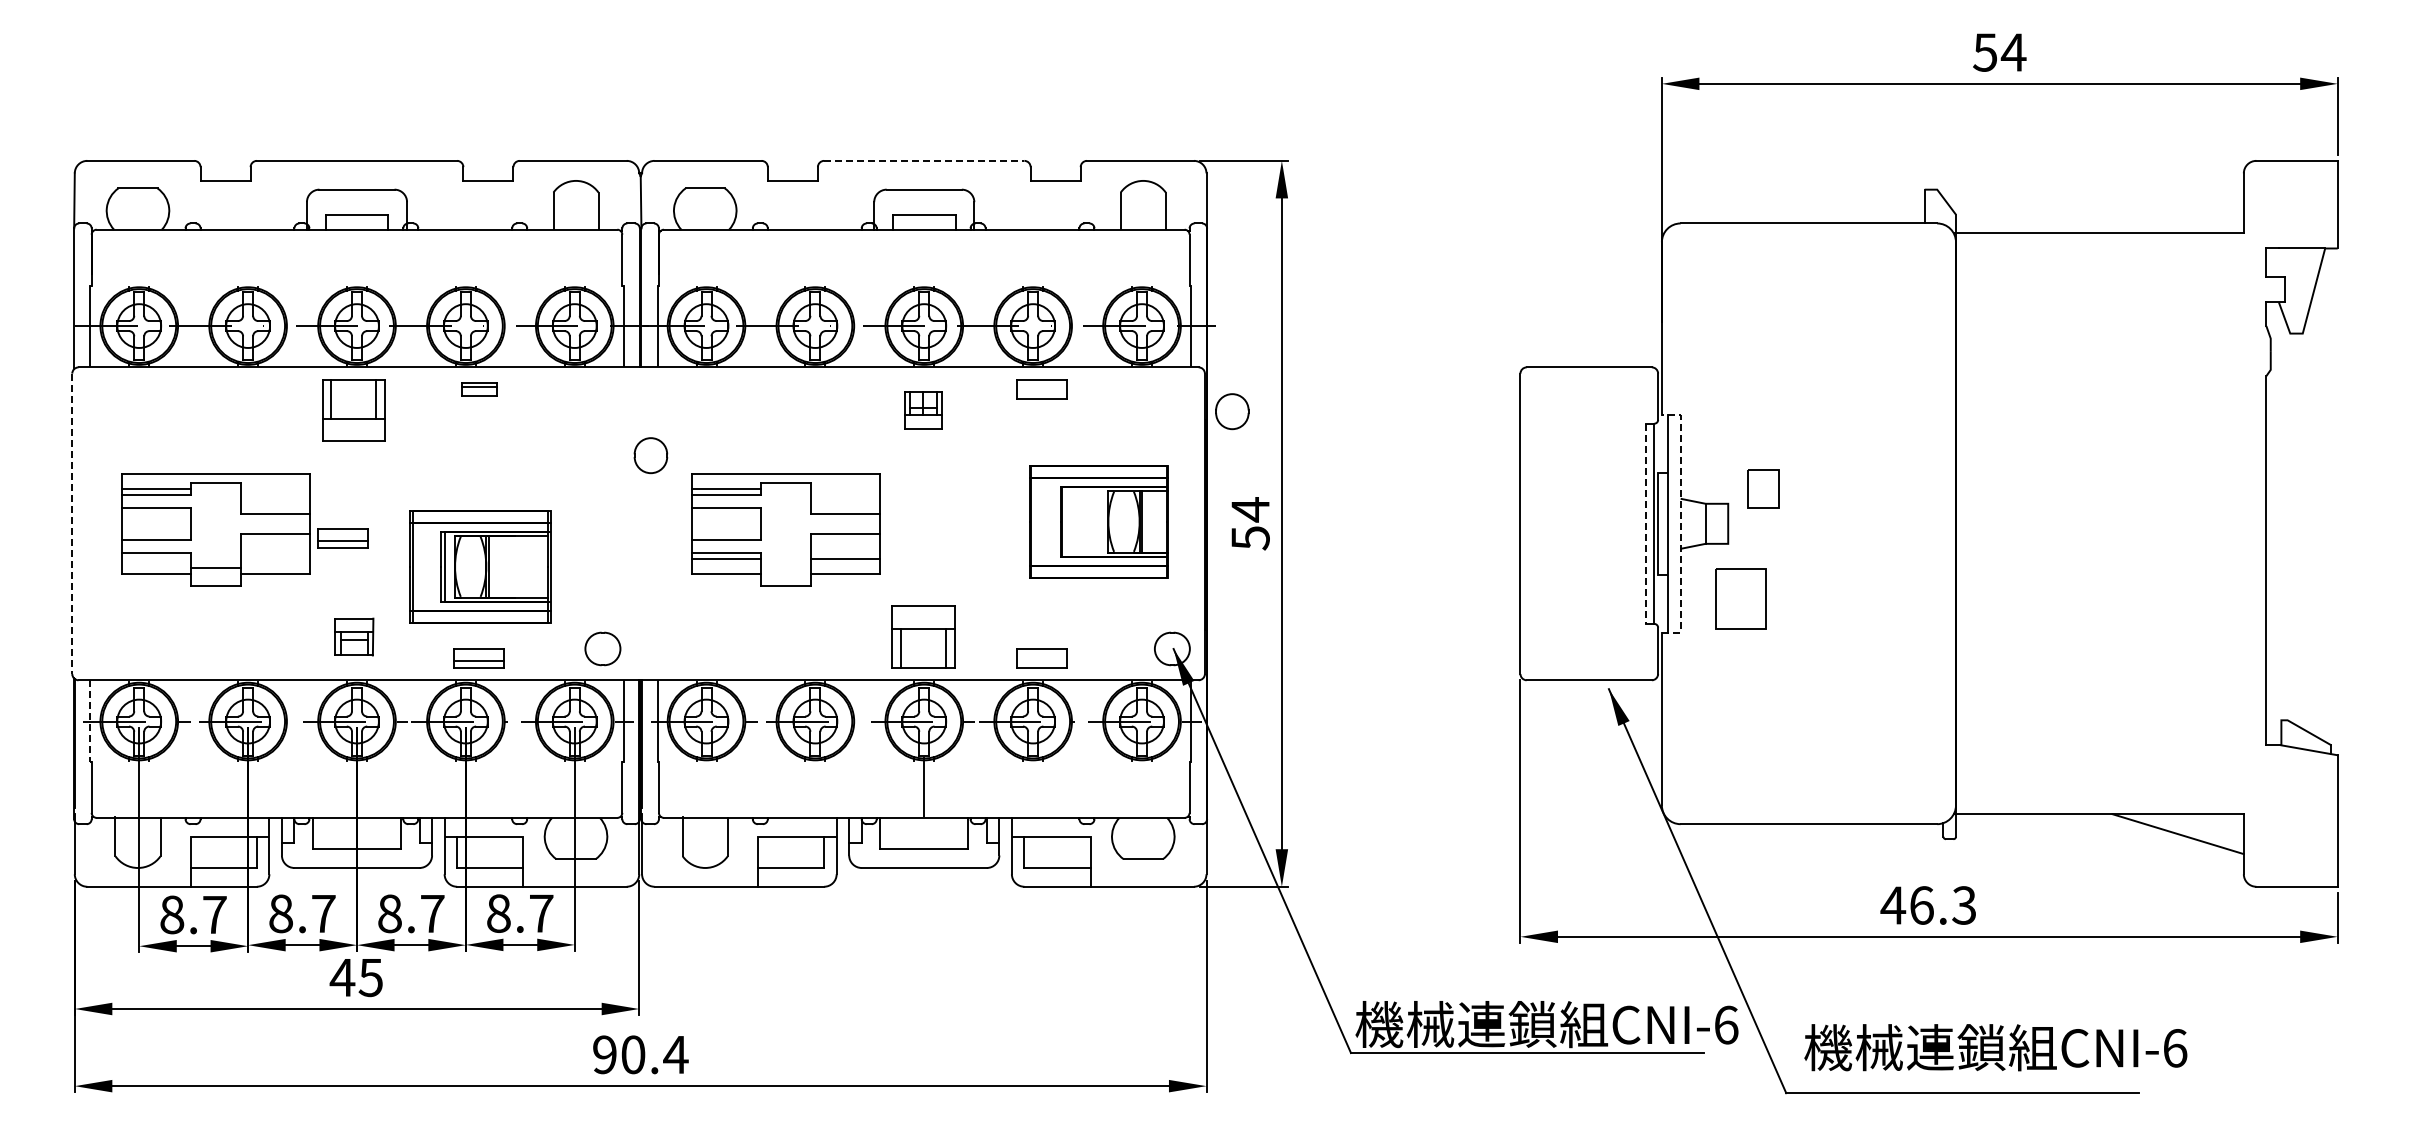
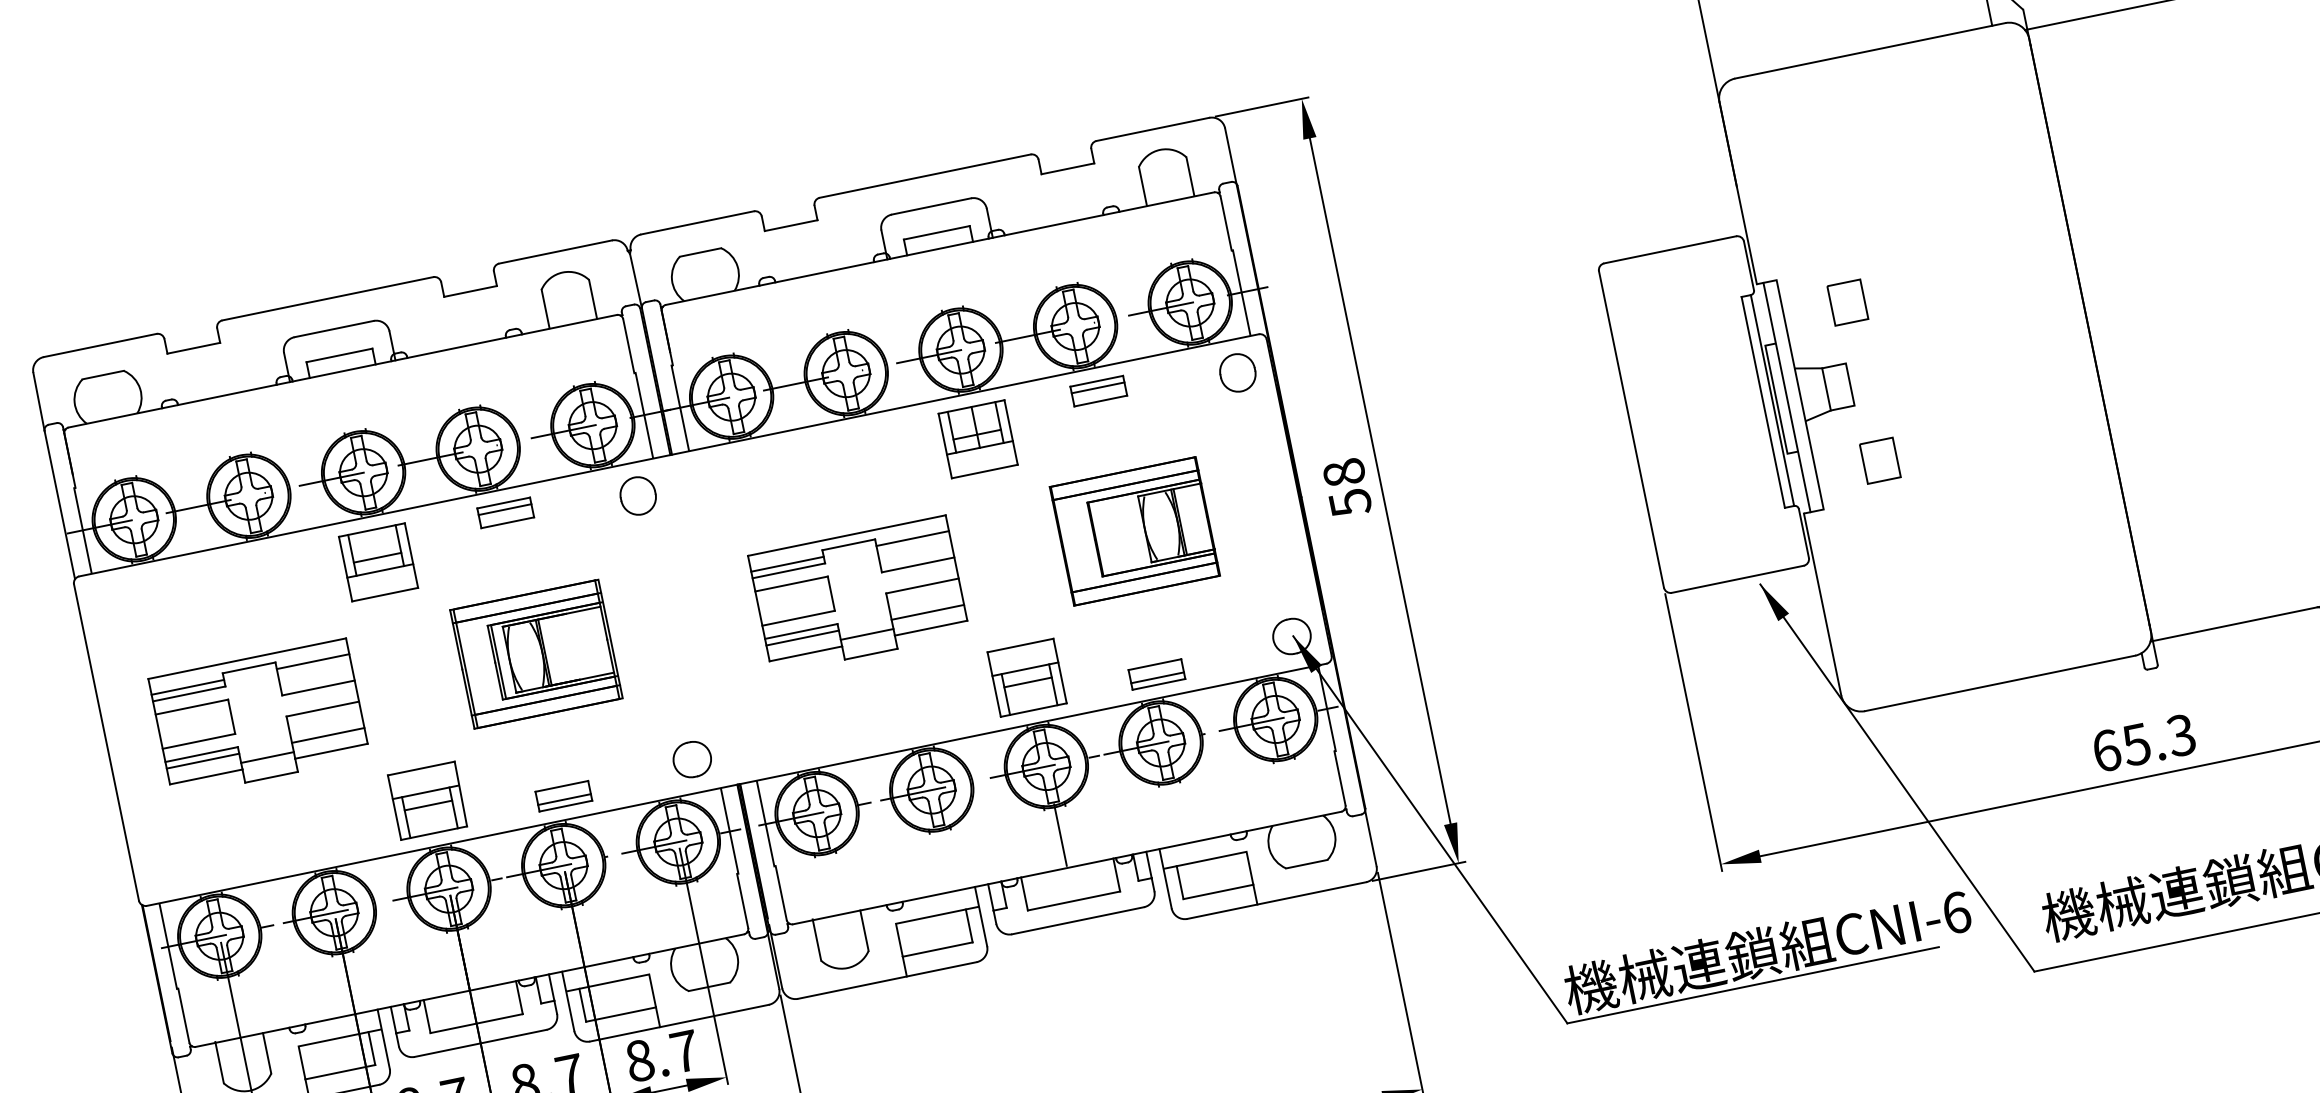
line: (924, 160) -> (925, 175), dashed -> solid
line: (1042, 386) -> (1098, 388), added
part: (478, 389) -> (505, 513), size x1.43
line: (353, 406) -> (377, 558), added
part: (923, 410) -> (978, 439), size x1.67
part: (1232, 411) -> (1237, 372), moved
part: (650, 455) -> (637, 495), moved
line: (275, 488) -> (312, 661), added
line: (844, 488) -> (912, 538), added
part: (1763, 488) -> (1847, 302), moved
text: (1250, 509) -> (1344, 472), 54 -> 58
part: (1098, 521) -> (1134, 531), moved
line: (1680, 523) -> (1799, 394), dashed -> solid
line: (72, 524) -> (106, 743), dashed -> solid
line: (1645, 524) -> (1763, 403), dashed -> solid
part: (342, 538) -> (394, 699), removed
line: (156, 558) -> (202, 760), added
line: (275, 558) -> (327, 735), added
part: (480, 566) -> (536, 653), moved
line: (785, 567) -> (866, 634), added
part: (1741, 598) -> (1880, 460), size x0.62
part: (354, 636) -> (428, 800), size x1.67
line: (922, 641) -> (1027, 682), added
line: (1042, 661) -> (1157, 677), added
line: (90, 722) -> (168, 947), dashed -> solid
text: (1906, 905) -> (2120, 747), 46.3 -> 65.3

